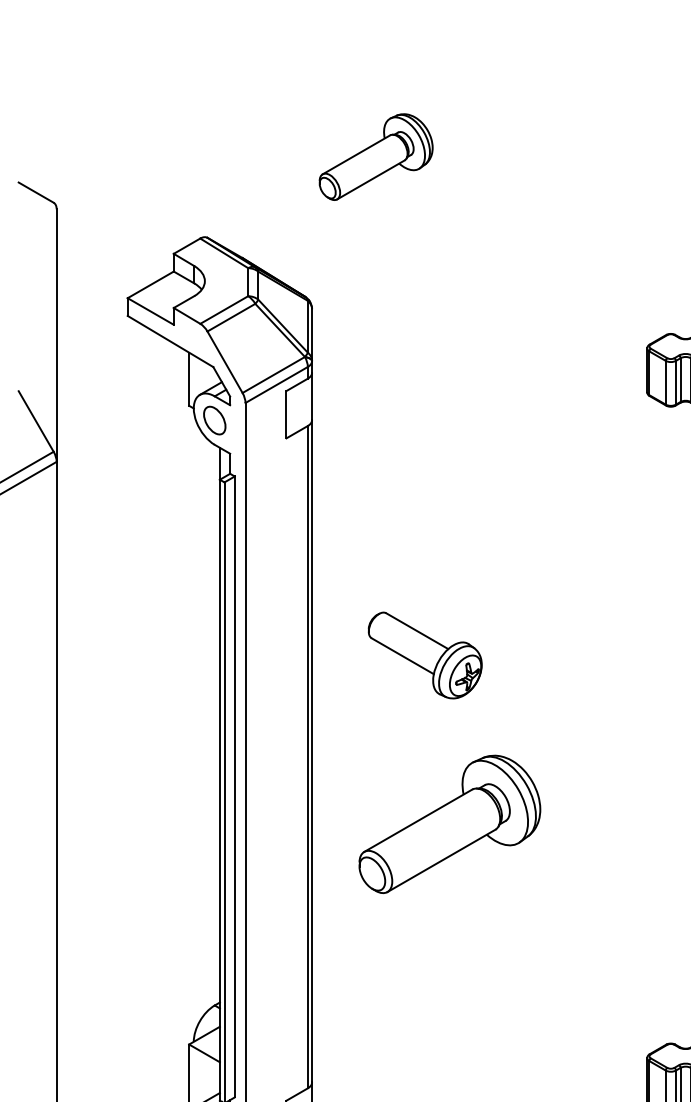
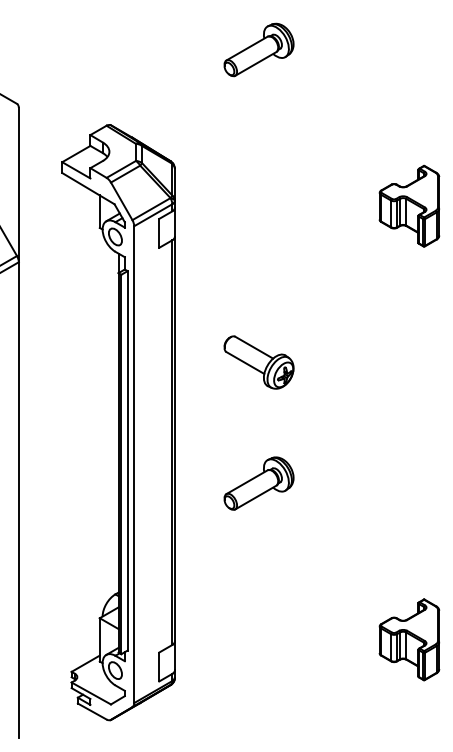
part: (375, 156) -> (258, 49), moved
part: (424, 655) -> (258, 362), moved
part: (448, 824) -> (258, 483), size x0.62

